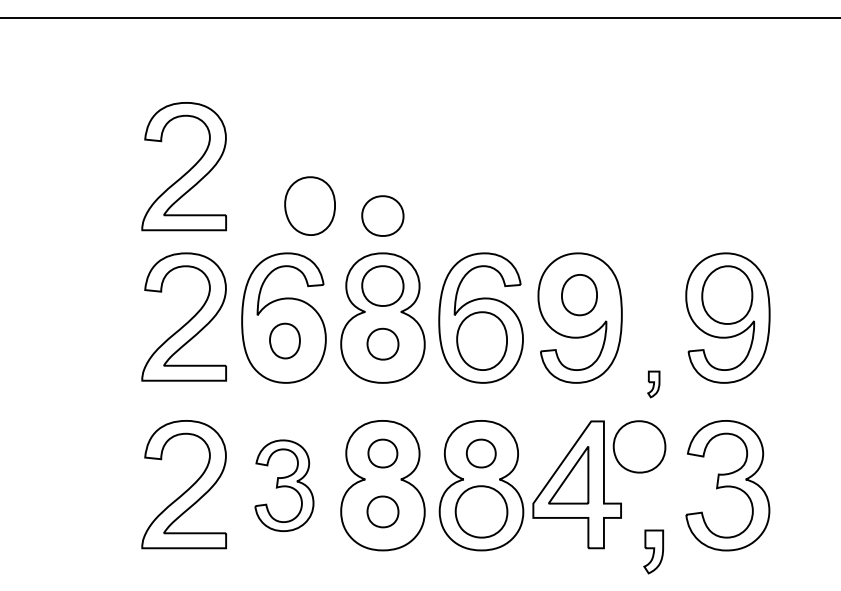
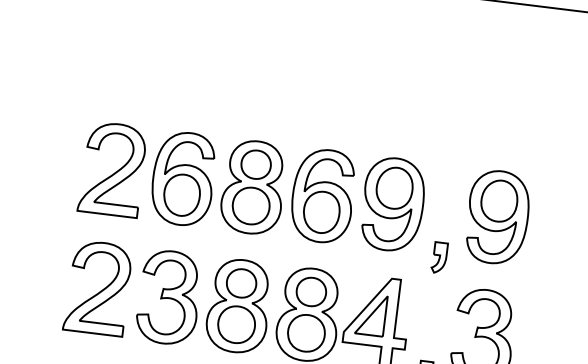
part: (185, 172) -> (126, 67), removed
part: (309, 205) -> (211, 101), removed
part: (382, 215) -> (262, 114), removed
part: (579, 294) -> (394, 187), size x1.43
part: (284, 340) -> (181, 194), size x1.67
part: (382, 343) -> (250, 205), size x1.67
part: (653, 384) -> (439, 258), size x1.67
part: (639, 446) -> (424, 300), removed
part: (382, 453) -> (241, 283), size x1.43
part: (480, 453) -> (310, 291), size x1.43
part: (284, 485) -> (169, 297), size x1.43
part: (382, 511) -> (236, 324), size x1.67

